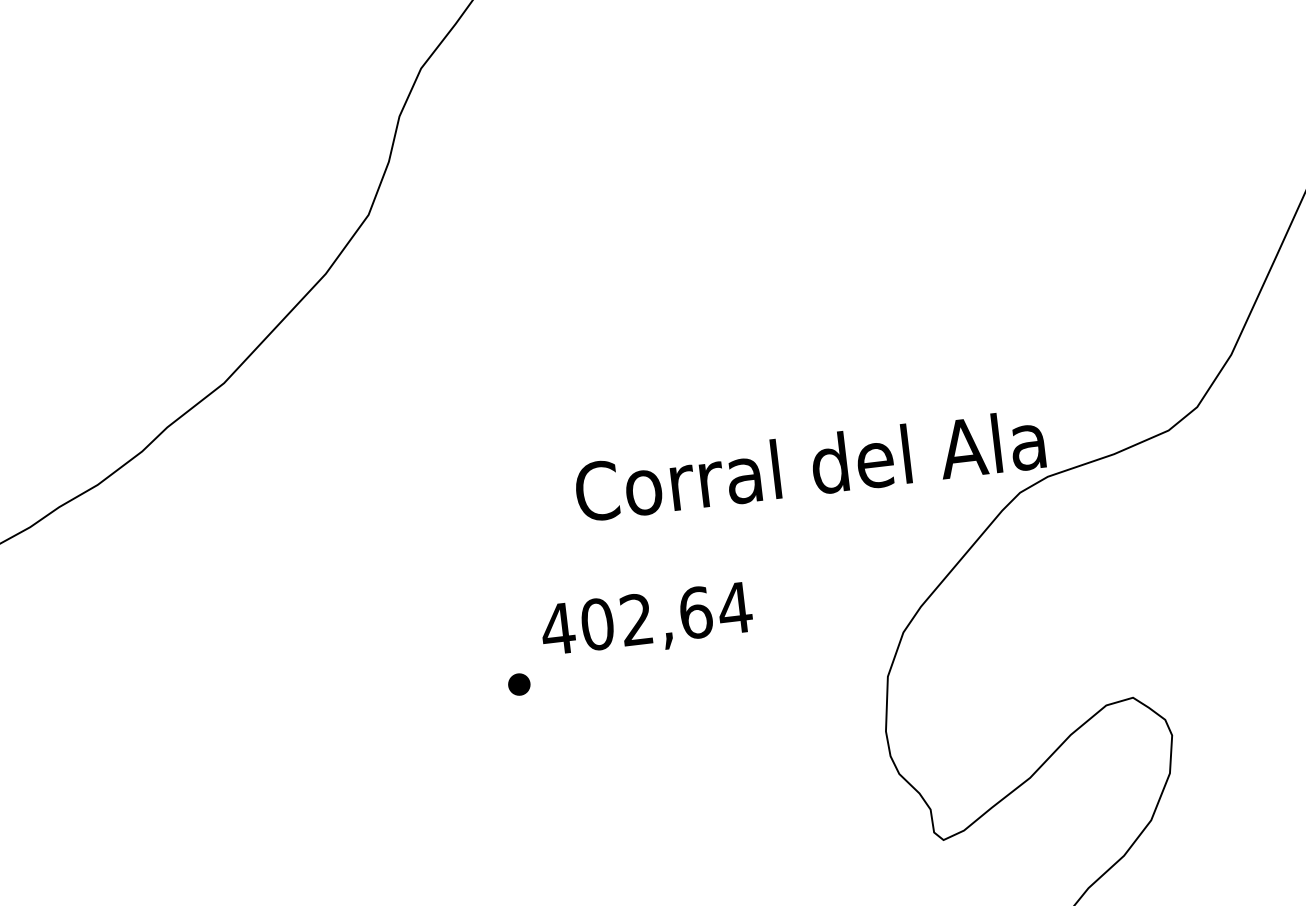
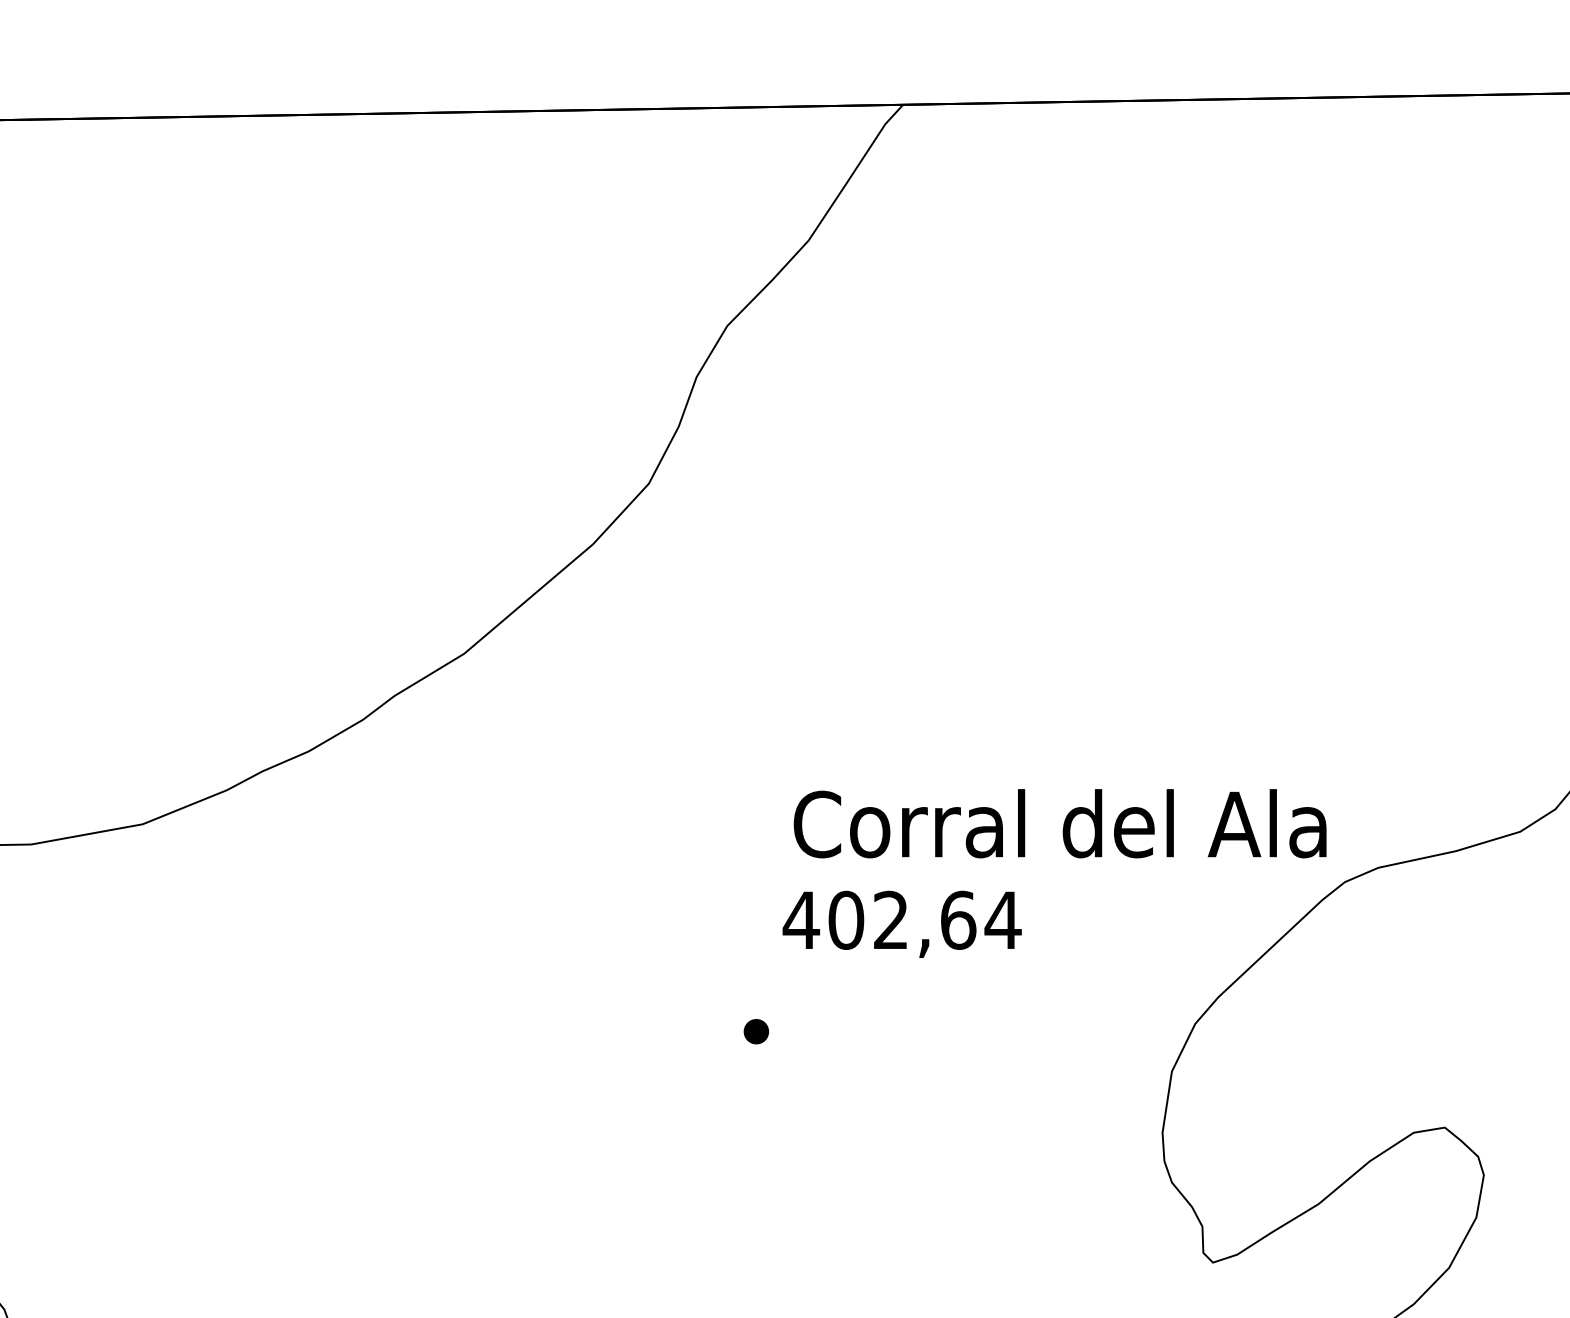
text: (809, 465) -> (1059, 823), moved
text: (646, 621) -> (901, 923), moved

